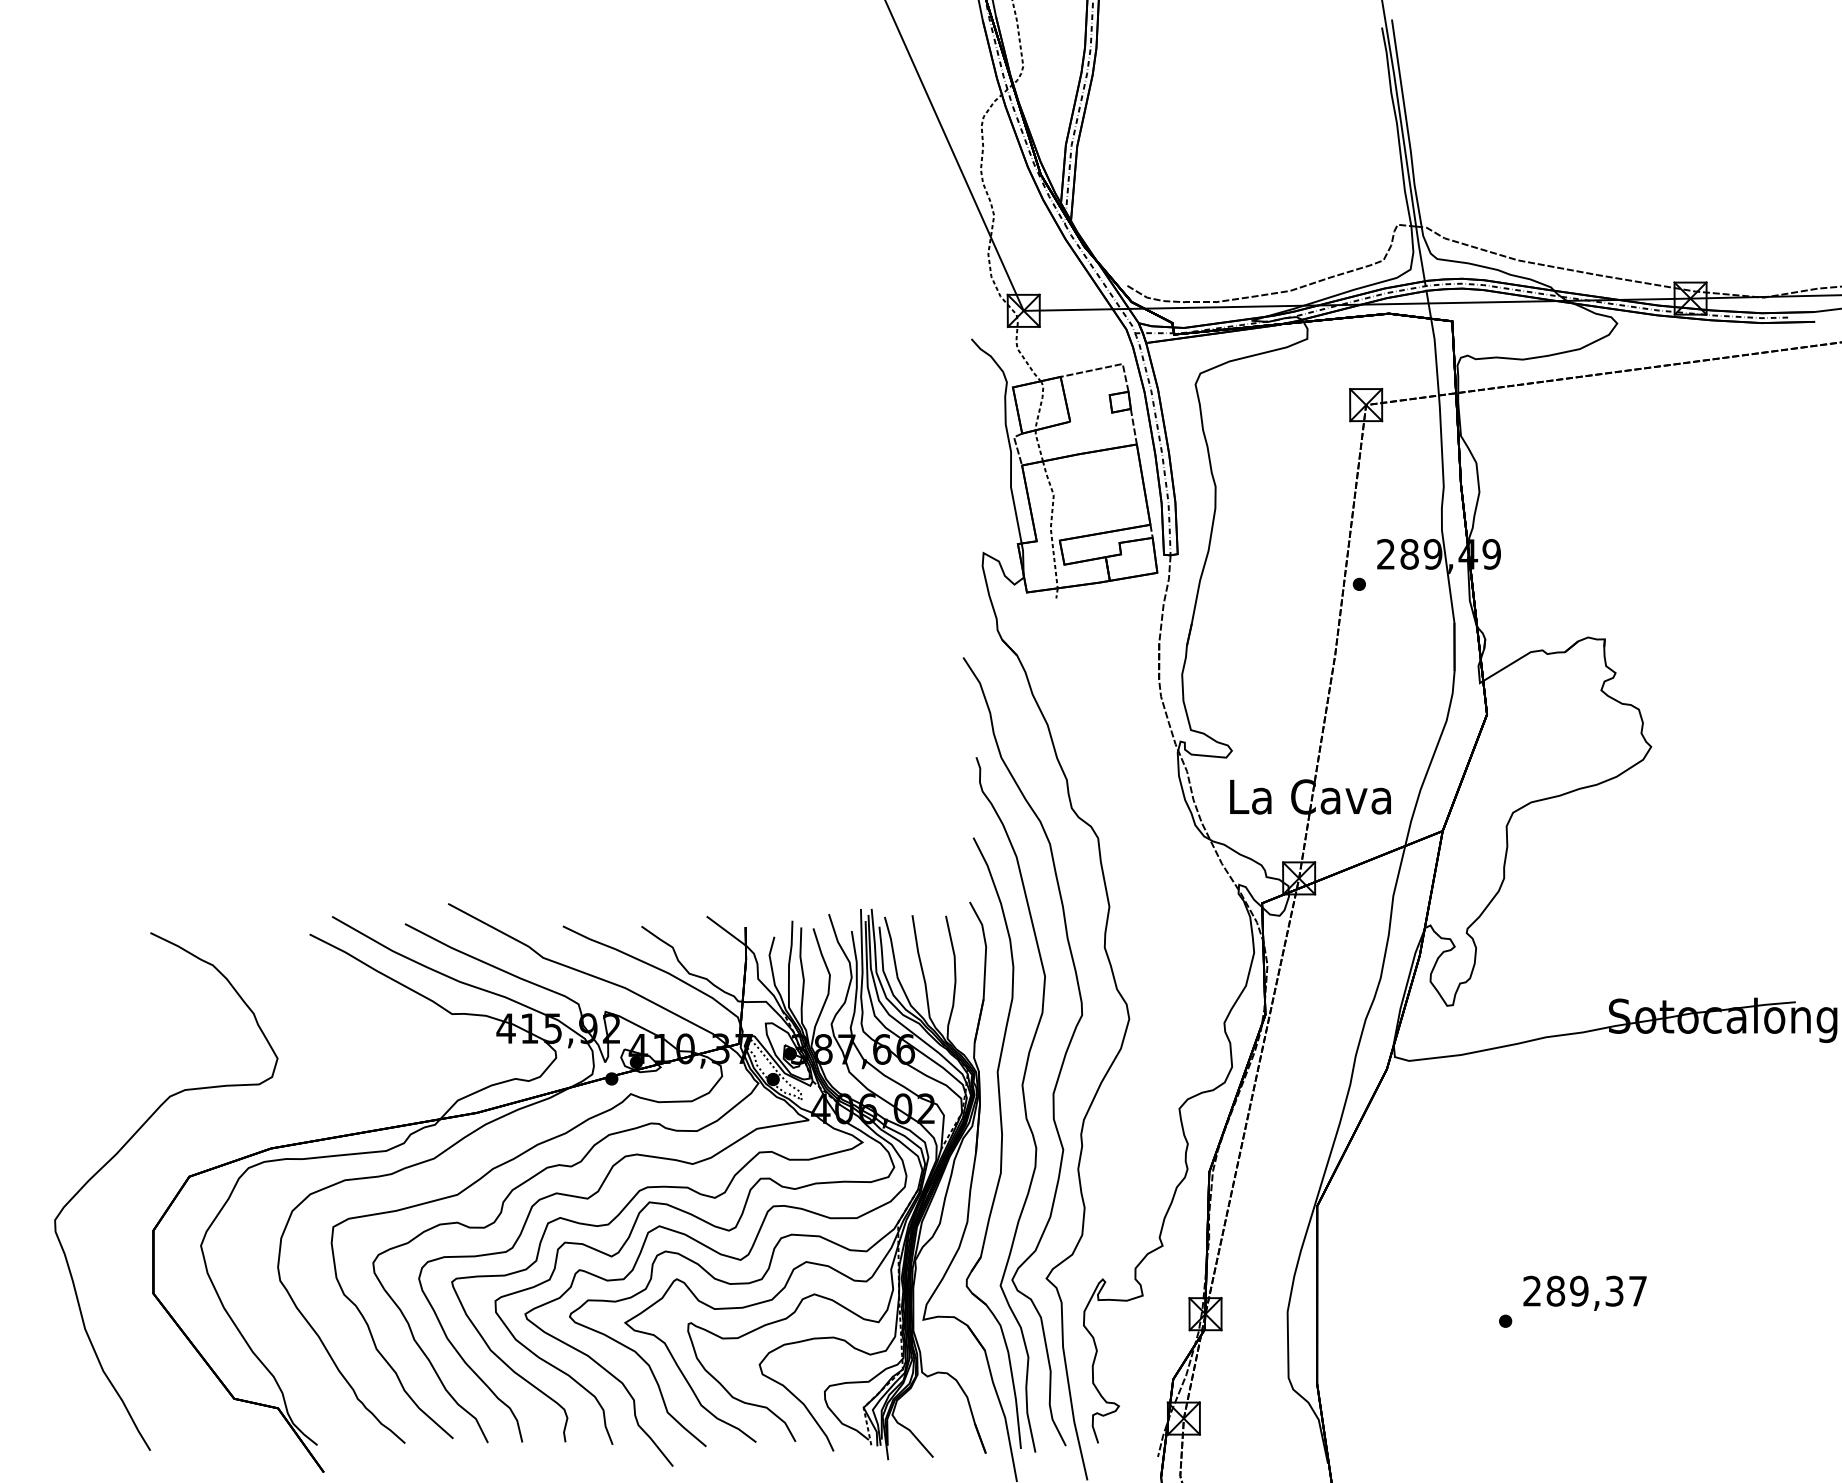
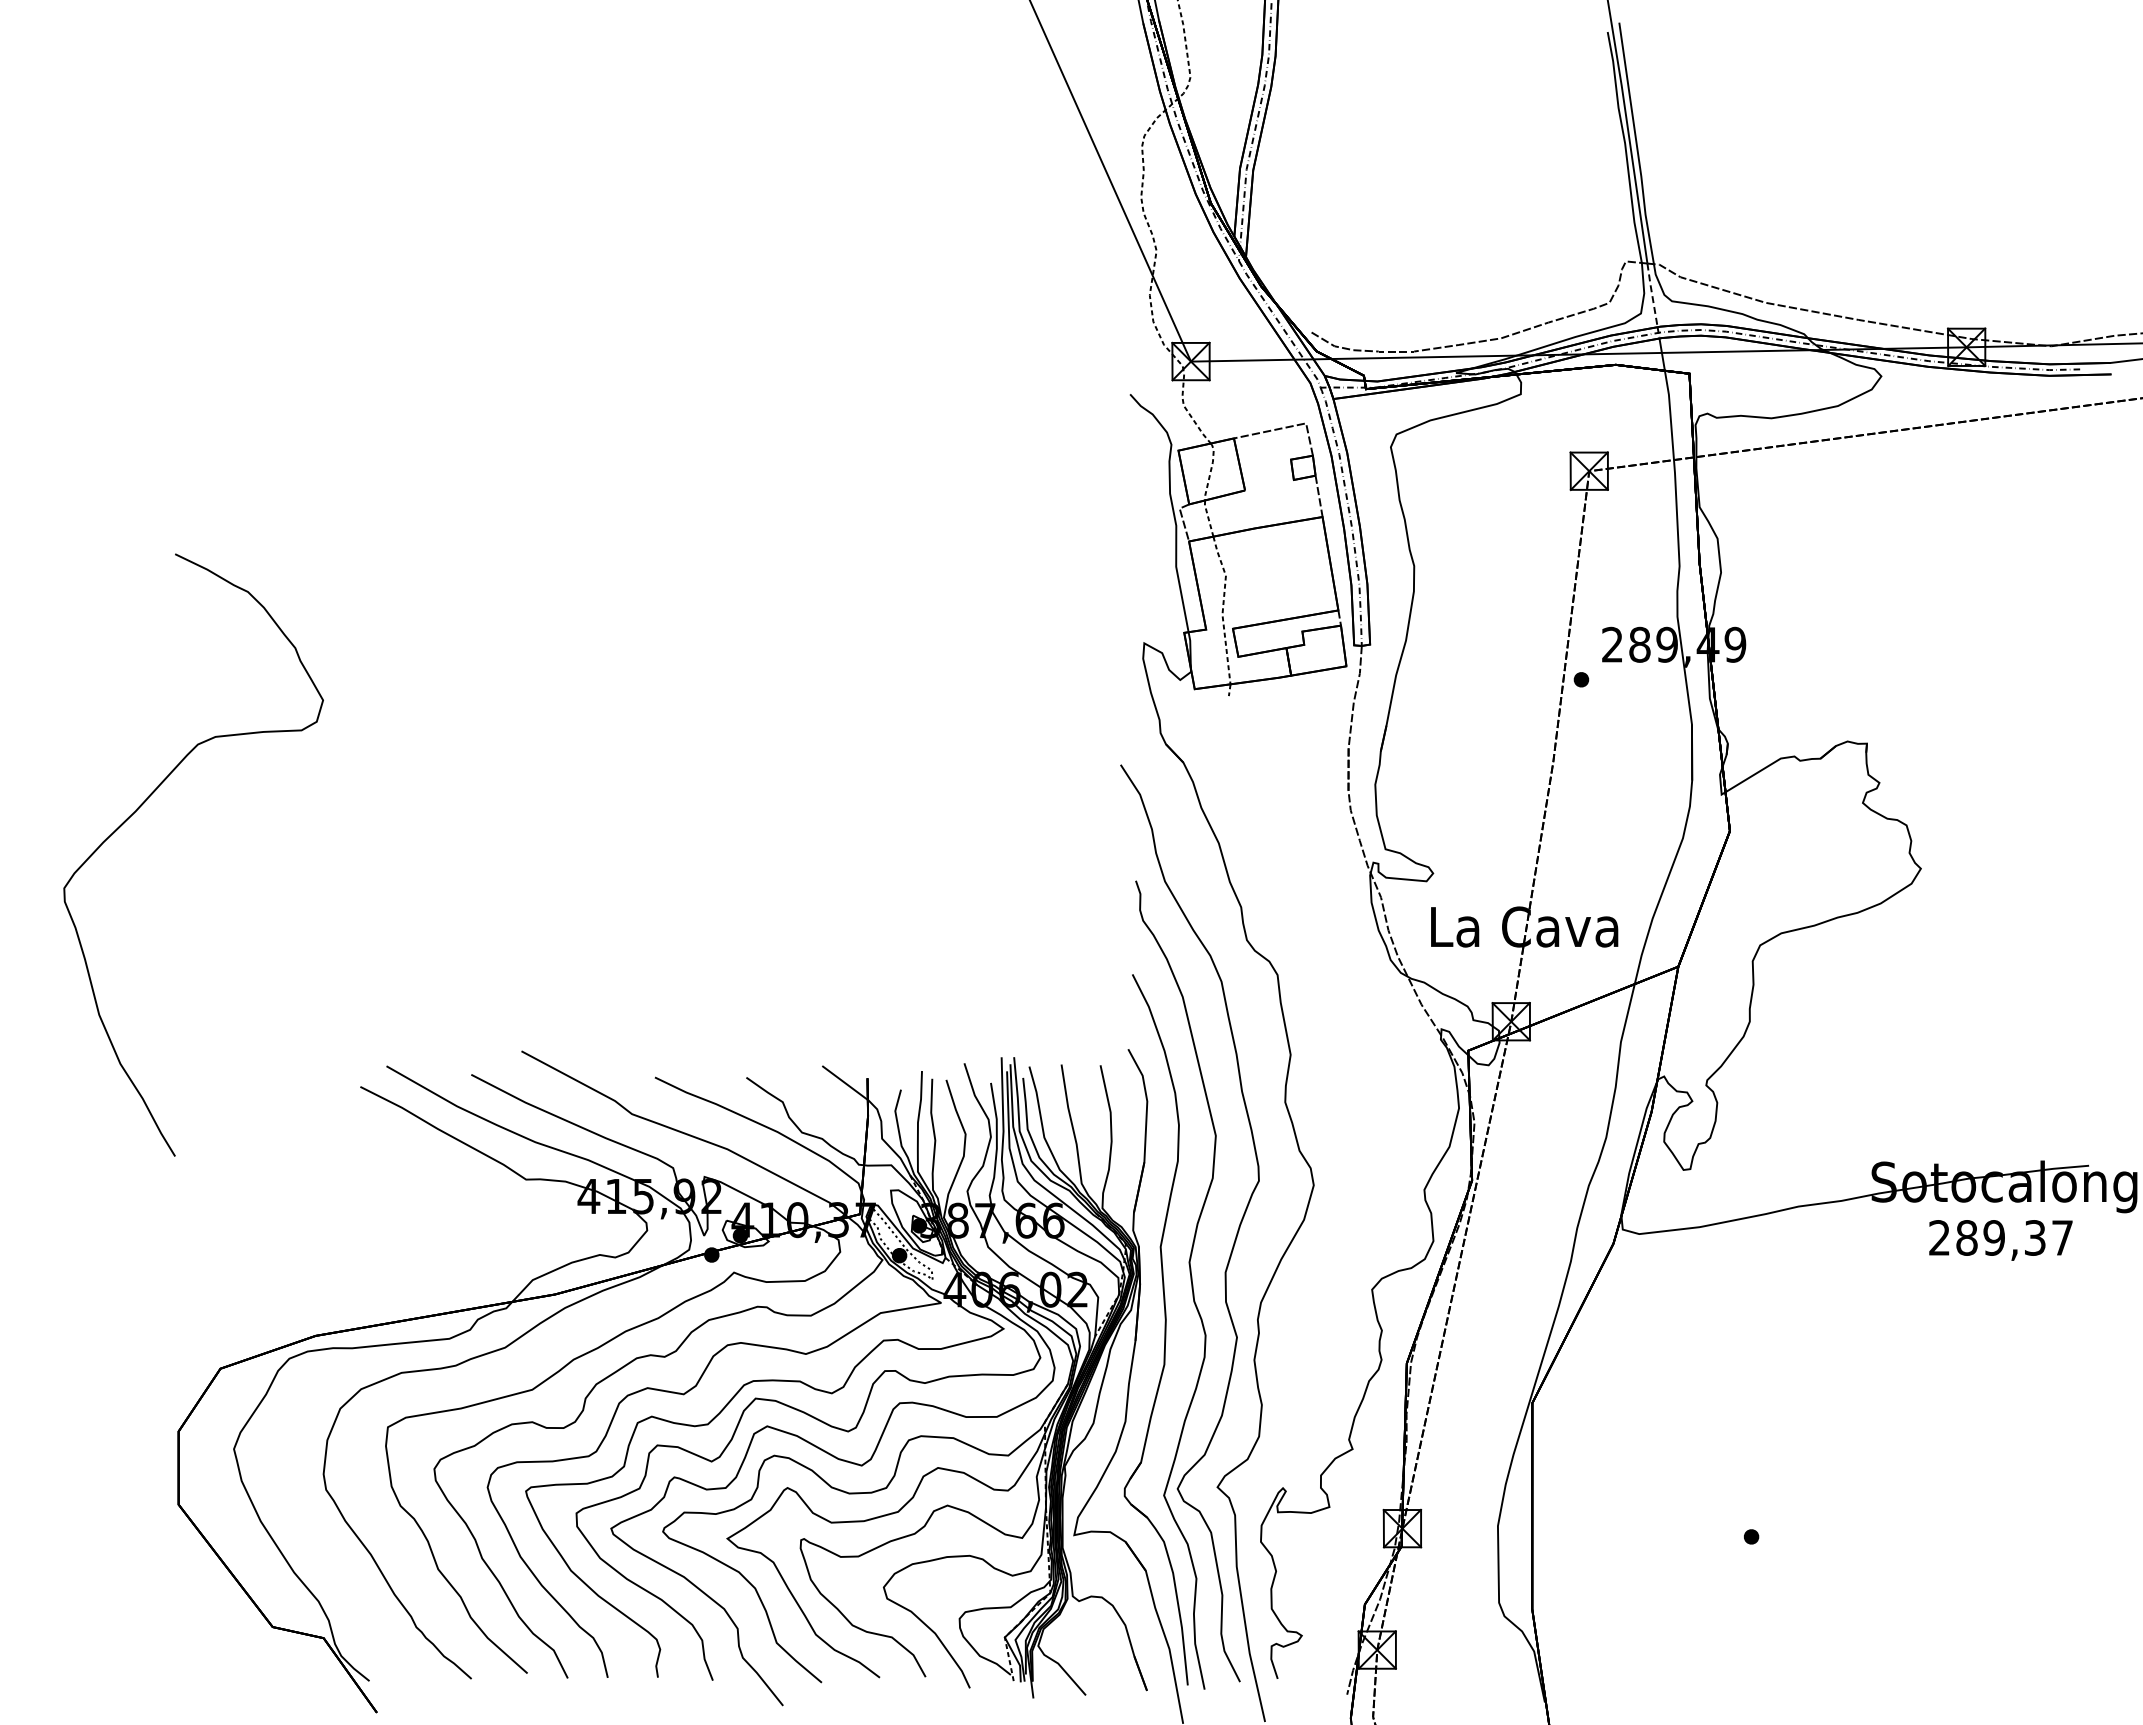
line: (1420, 254) -> (1652, 295), solid -> dashed
curve: (123, 1148) -> (143, 804), moved
text: (1584, 1293) -> (2000, 1240), moved

